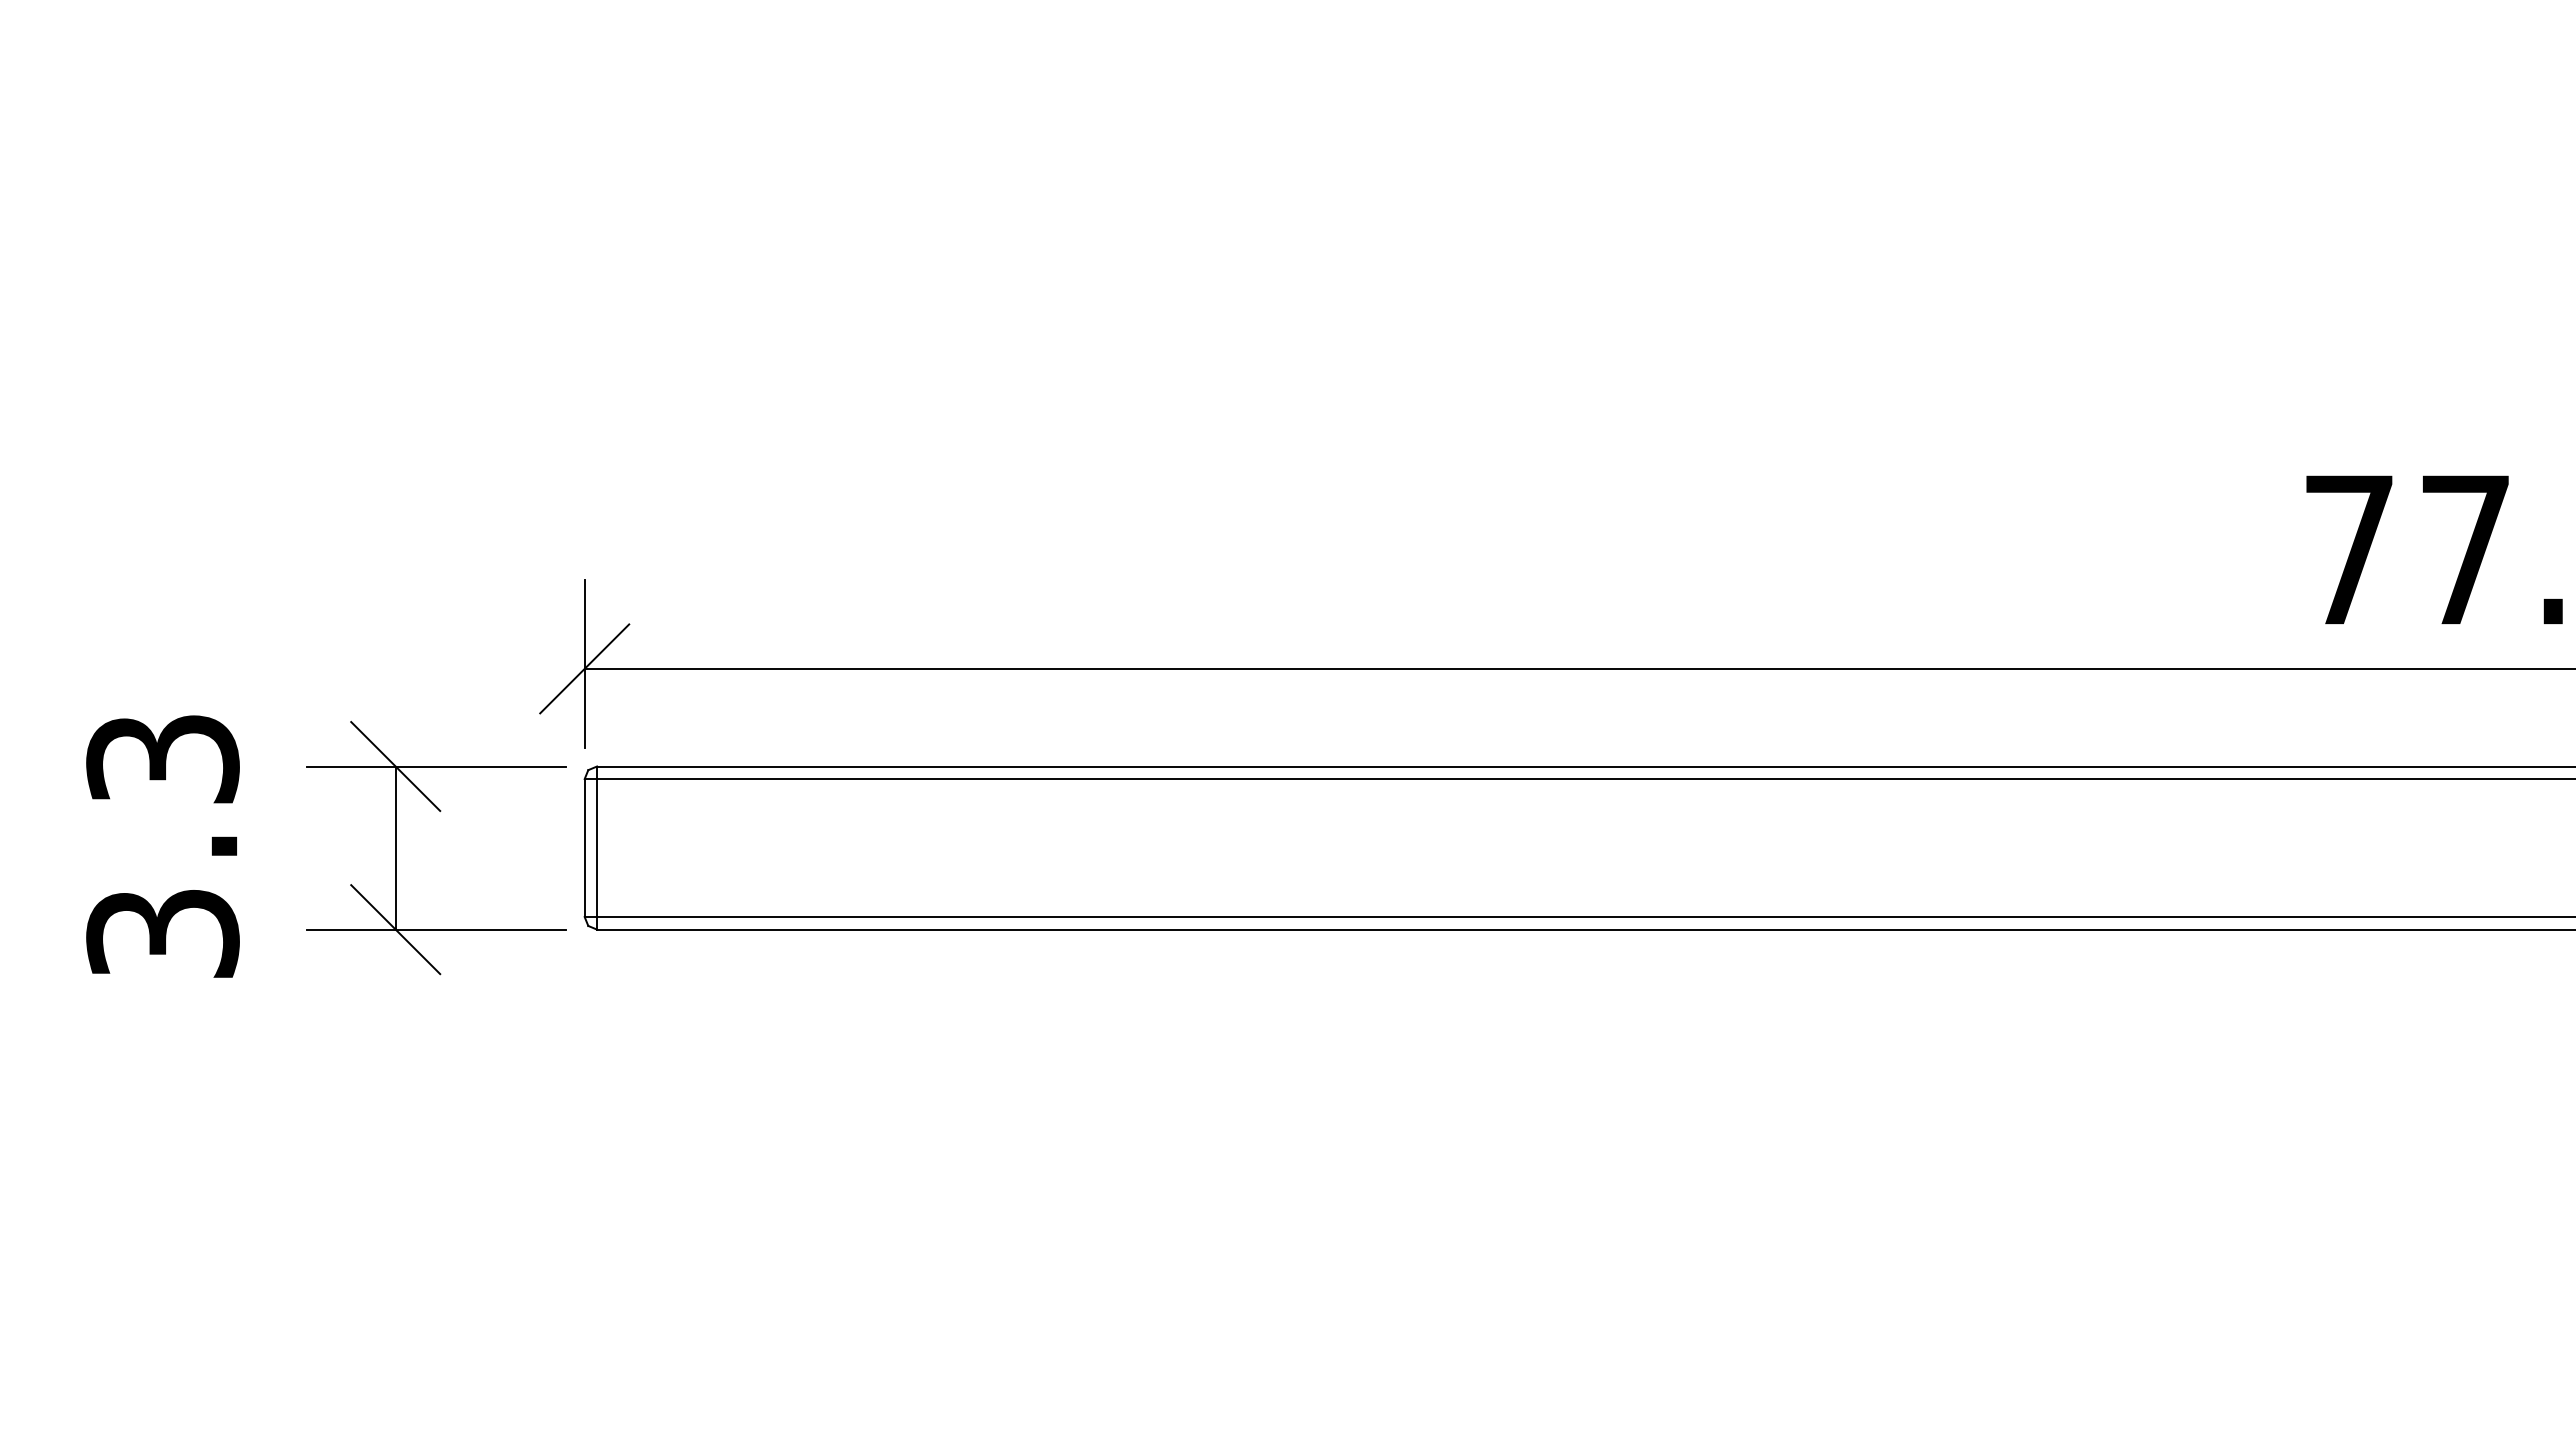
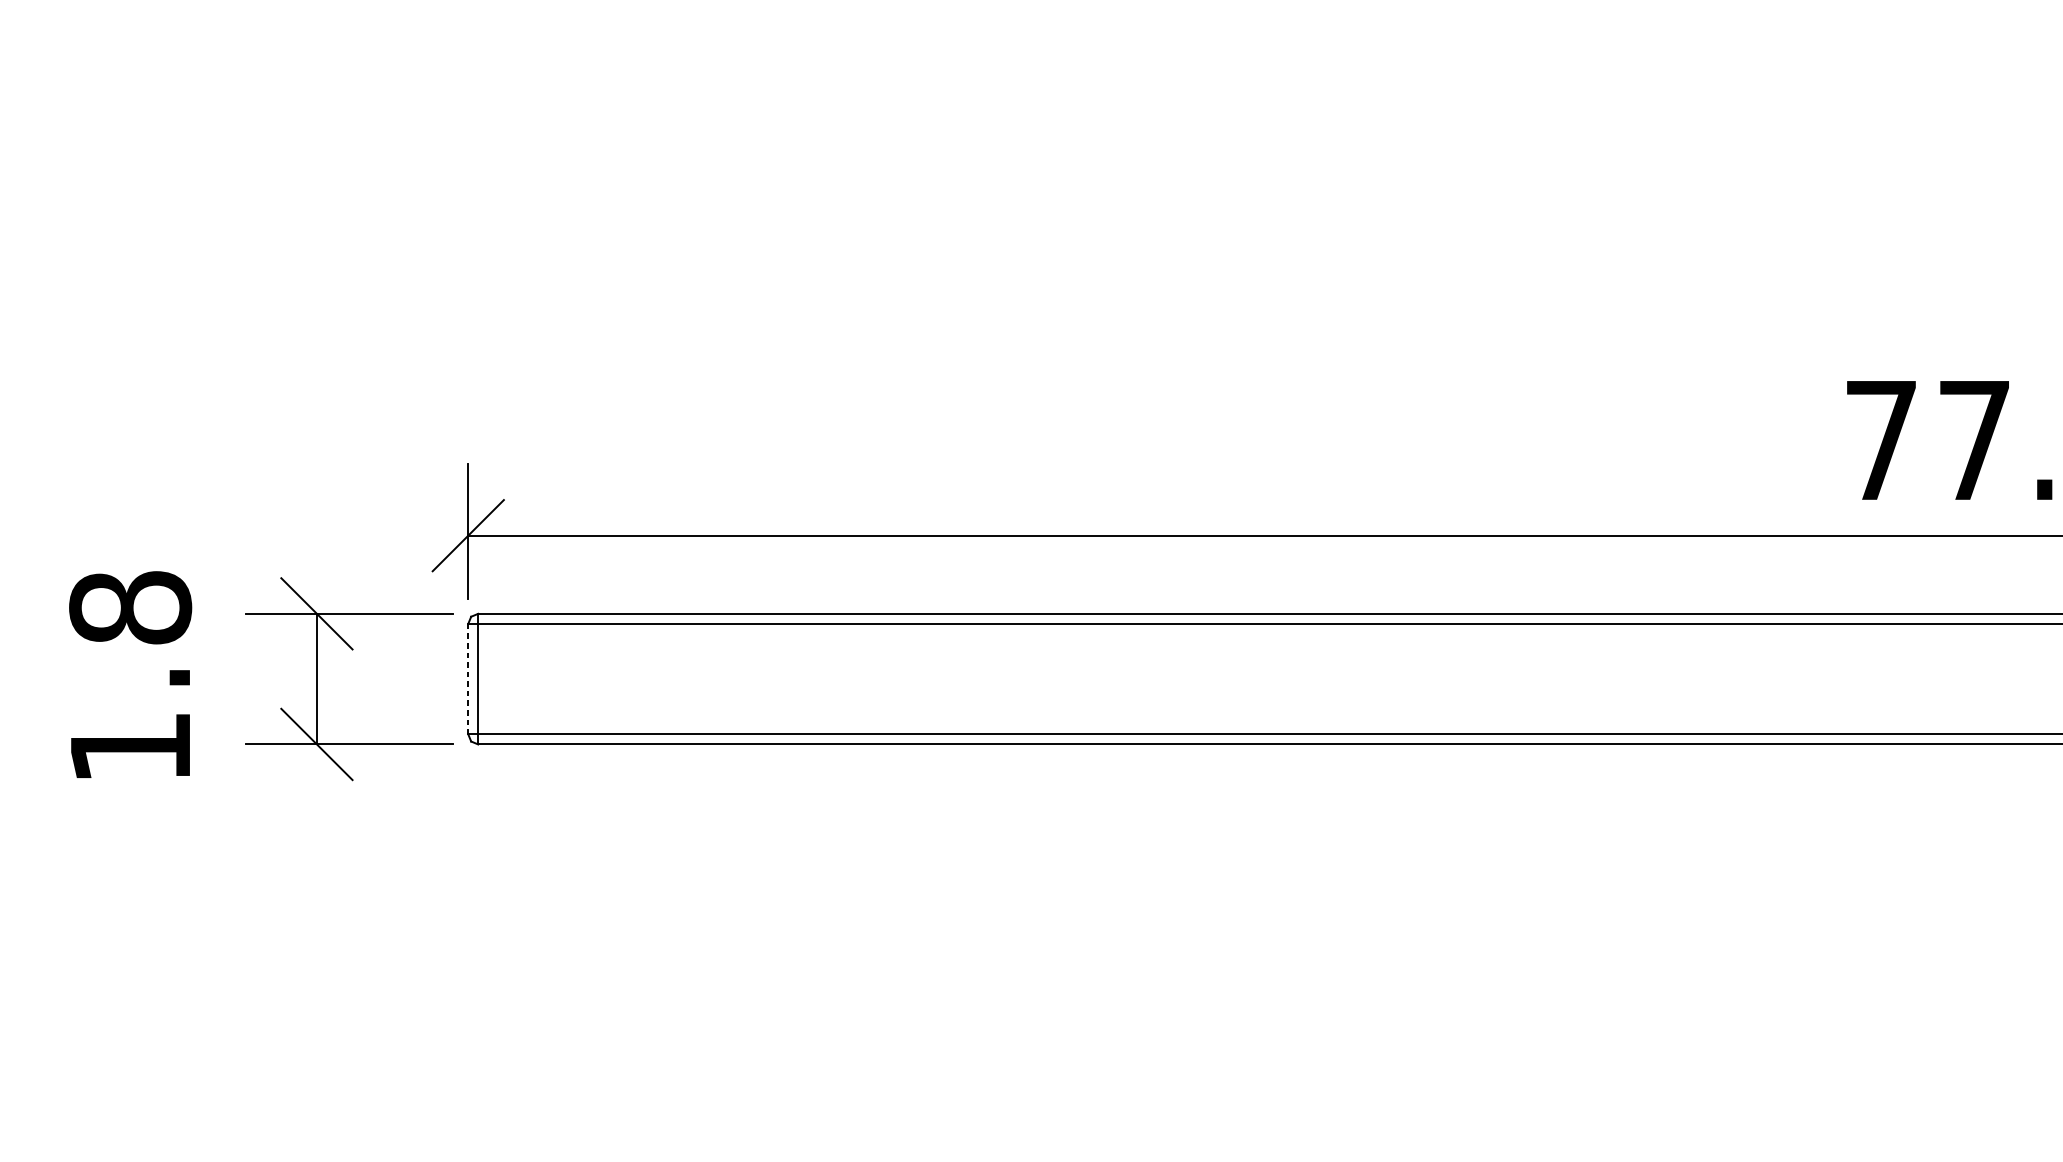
text: (162, 845) -> (130, 677), 3.3 -> 1.8
line: (584, 848) -> (468, 679), solid -> dashed

